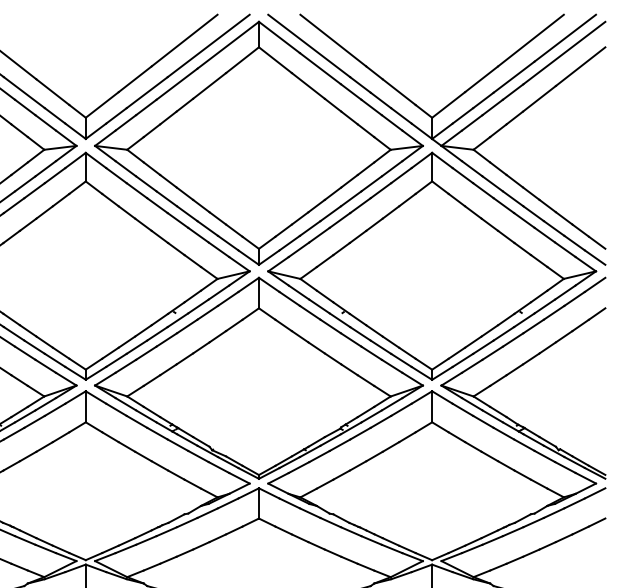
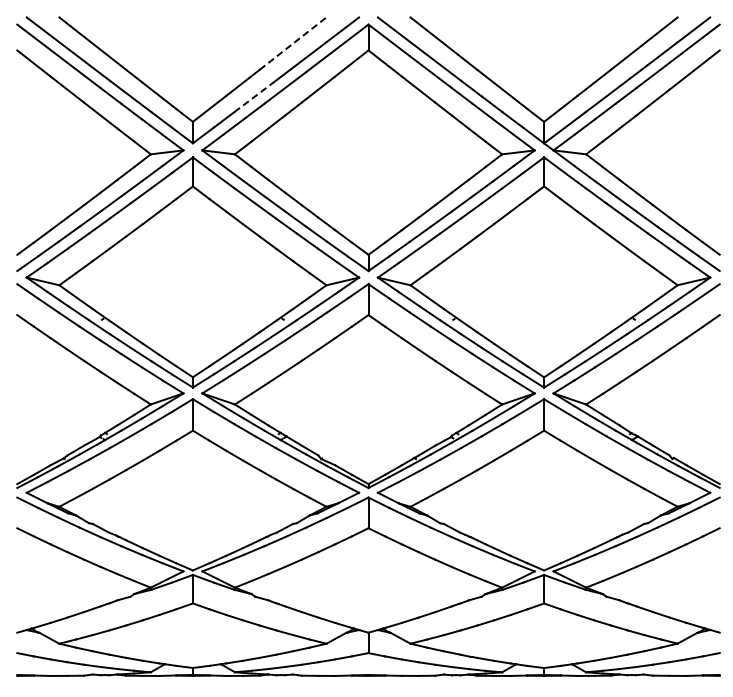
line: (184, 40) -> (293, 43), solid -> dashed
line: (147, 92) -> (255, 96), solid -> dashed

